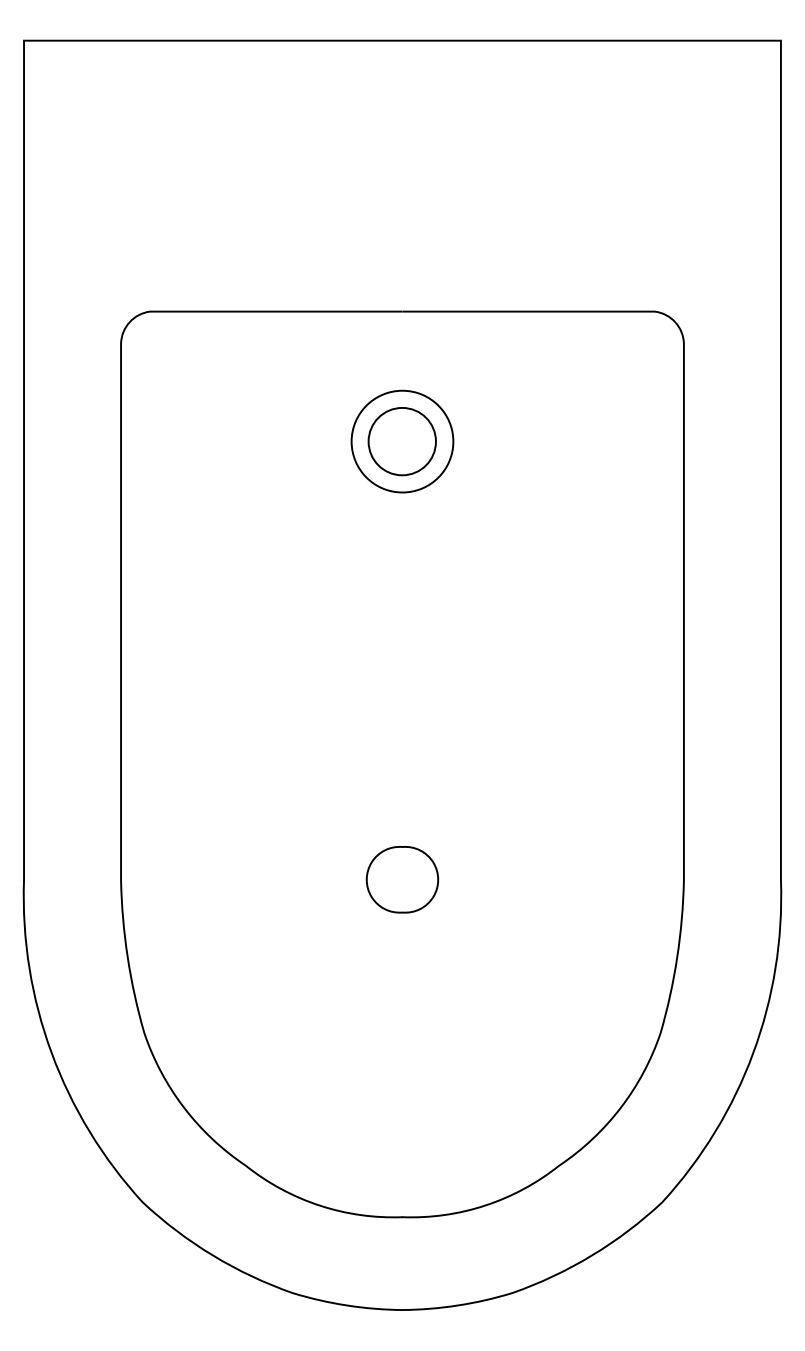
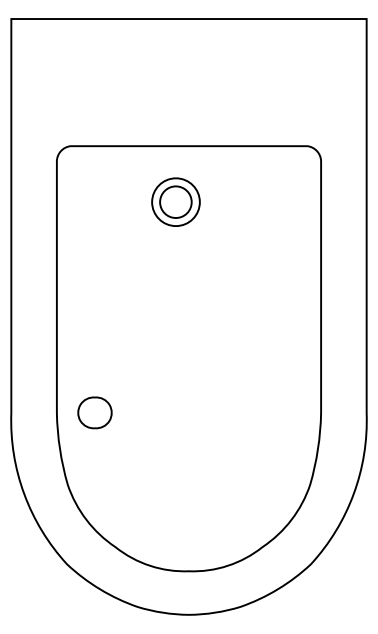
part: (401, 440) -> (175, 201), moved
part: (401, 878) -> (94, 412), moved

